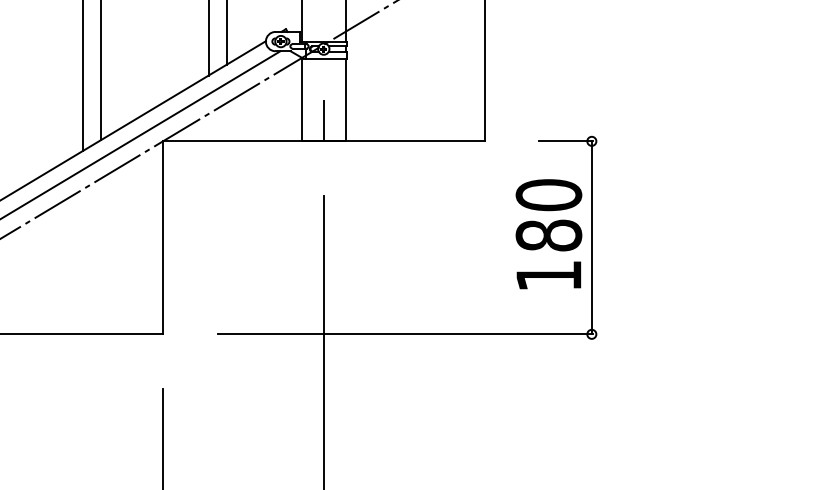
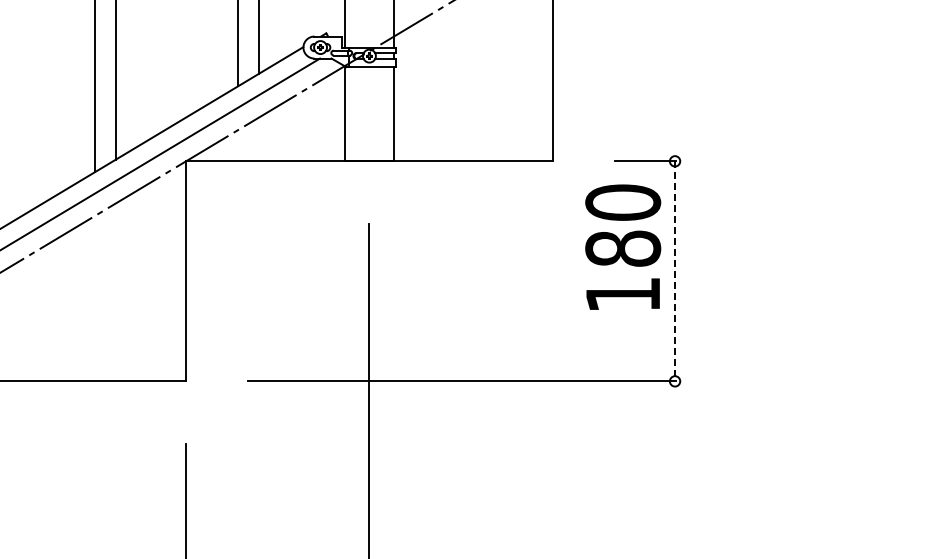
line: (323, 120) -> (369, 137), removed
text: (549, 233) -> (623, 246), moved
line: (592, 237) -> (675, 271), solid -> dashed

